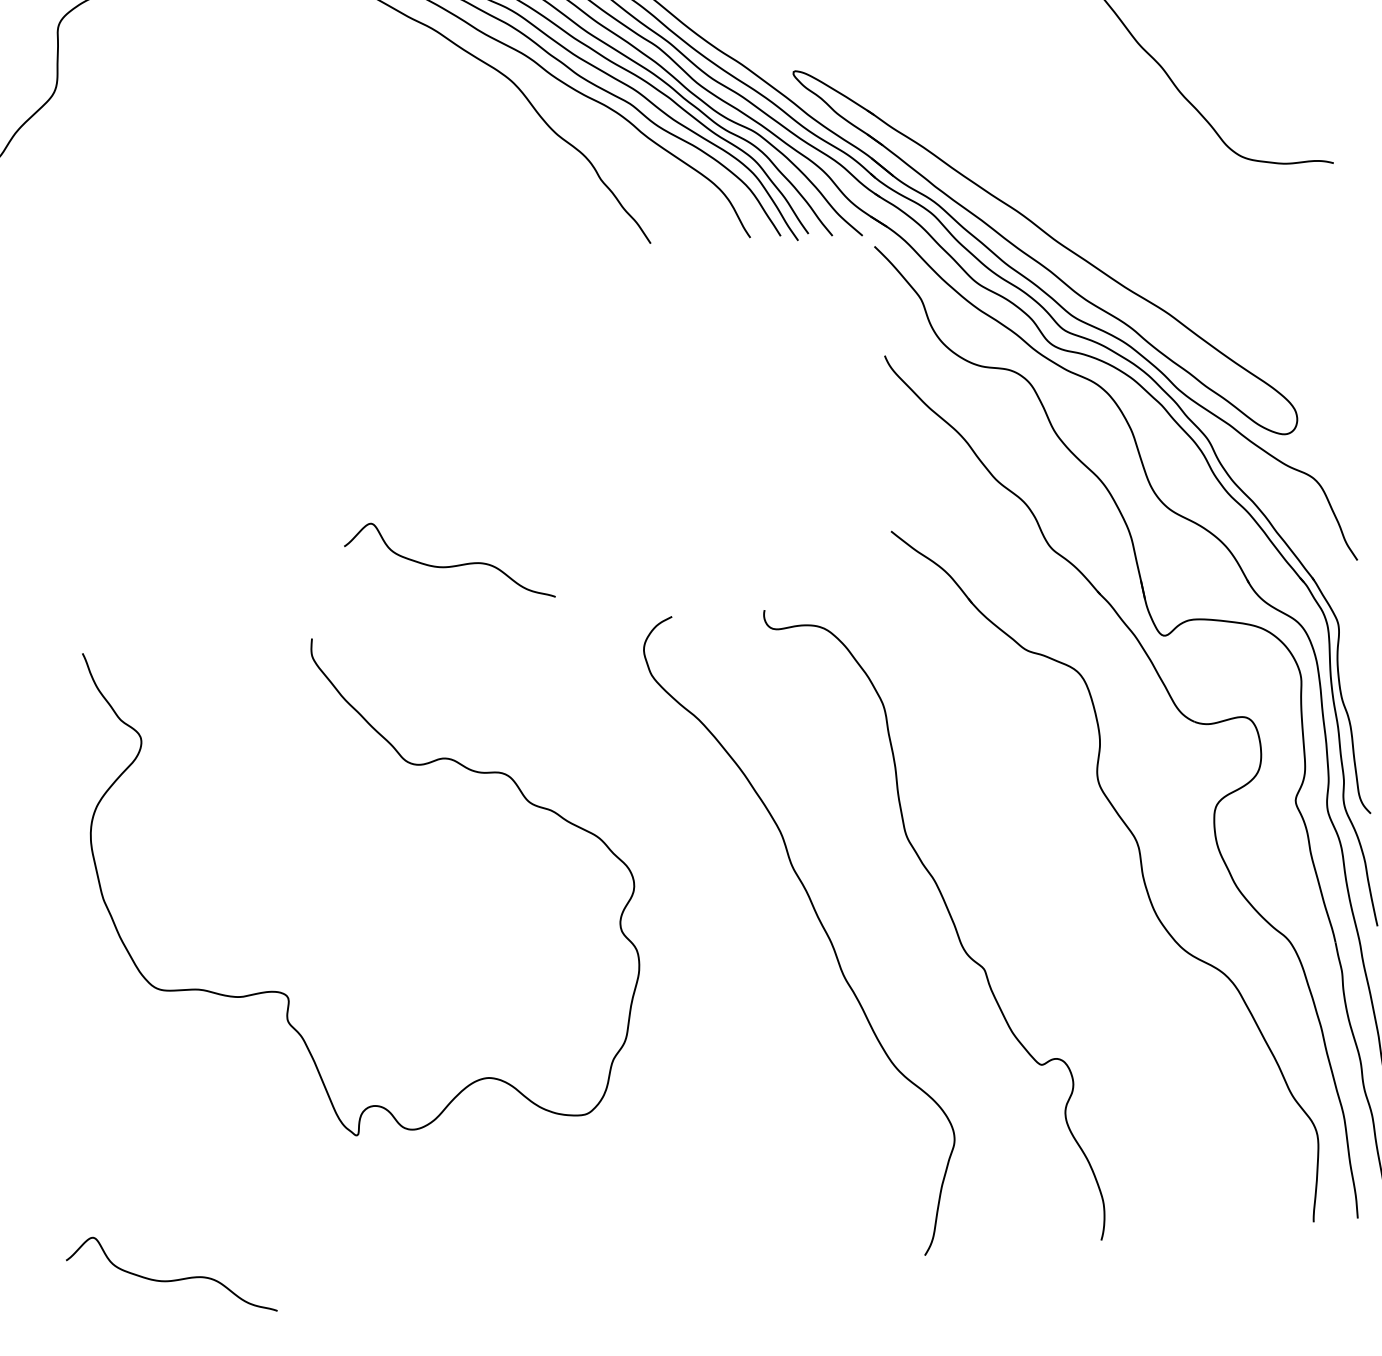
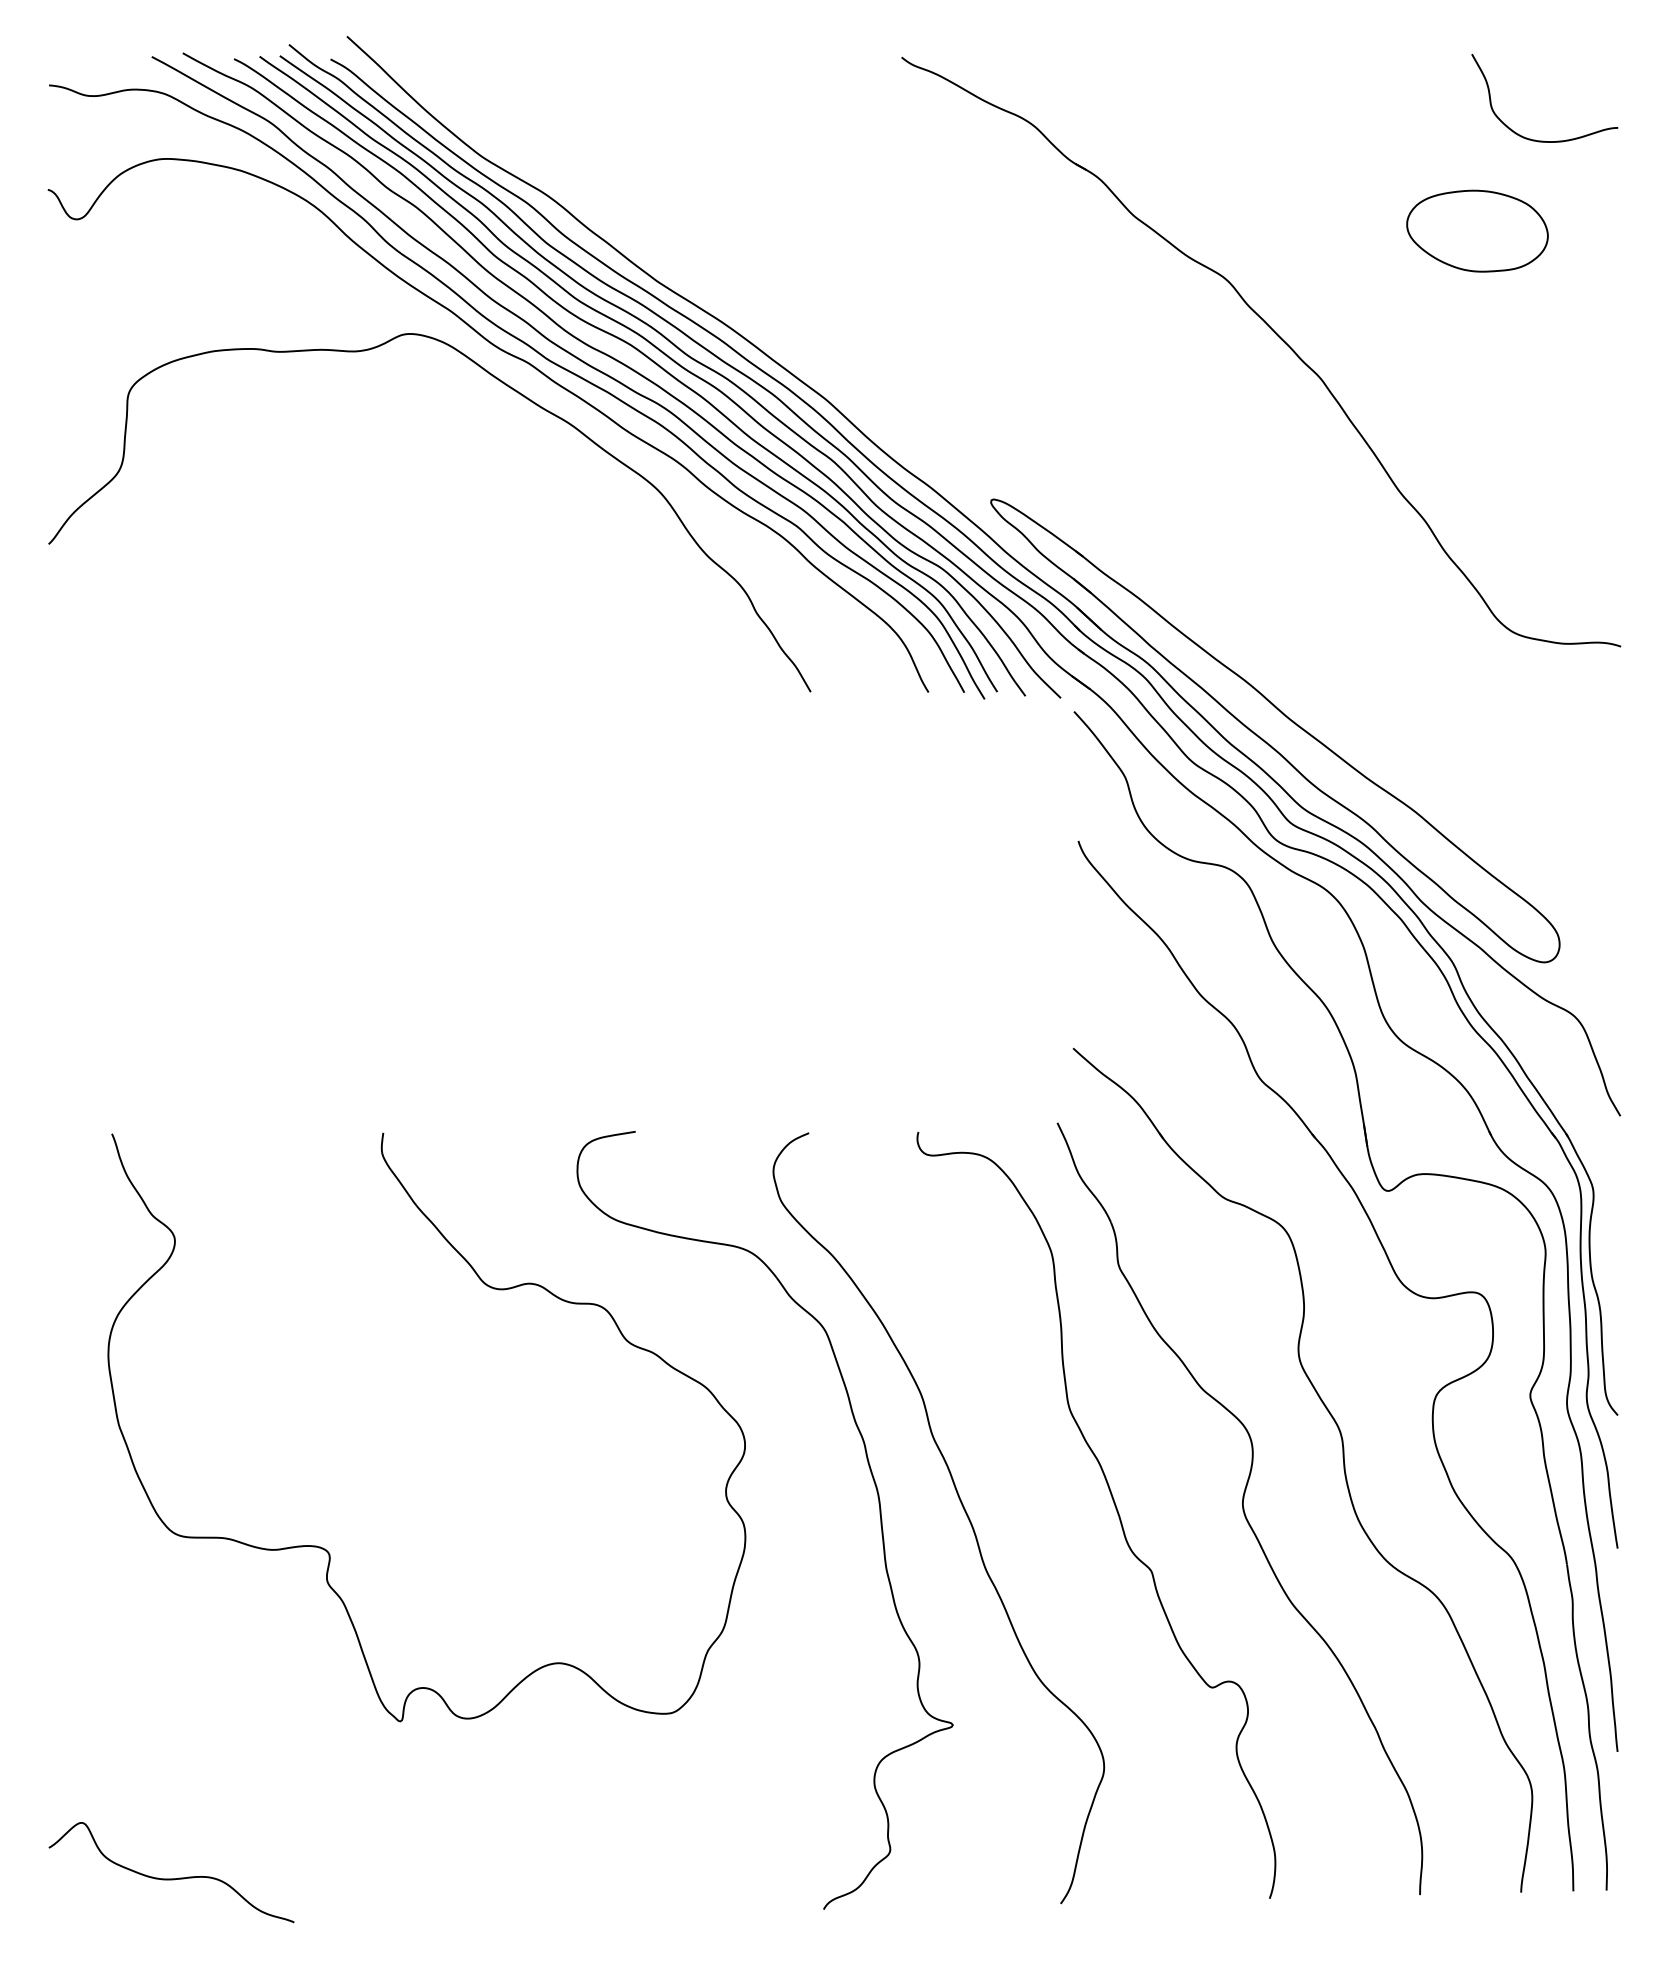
curve: (449, 566) -> (550, 1057), removed
part: (1055, 911) -> (1239, 1508), added
curve: (750, 927) -> (878, 1504), added

